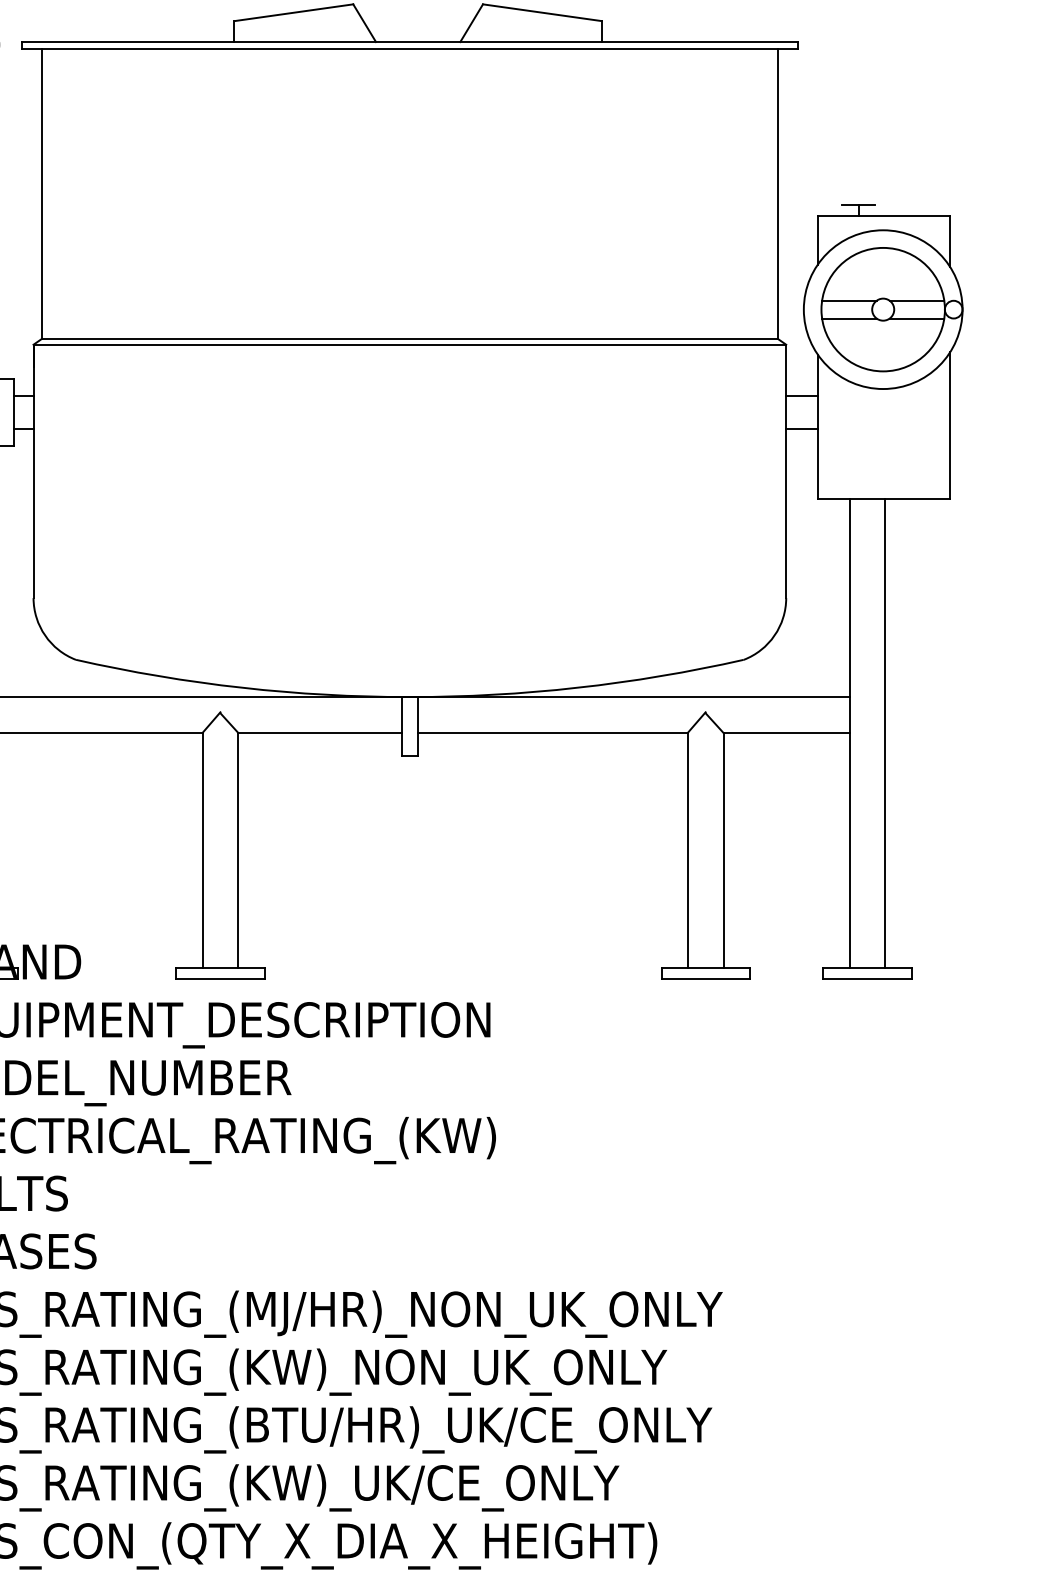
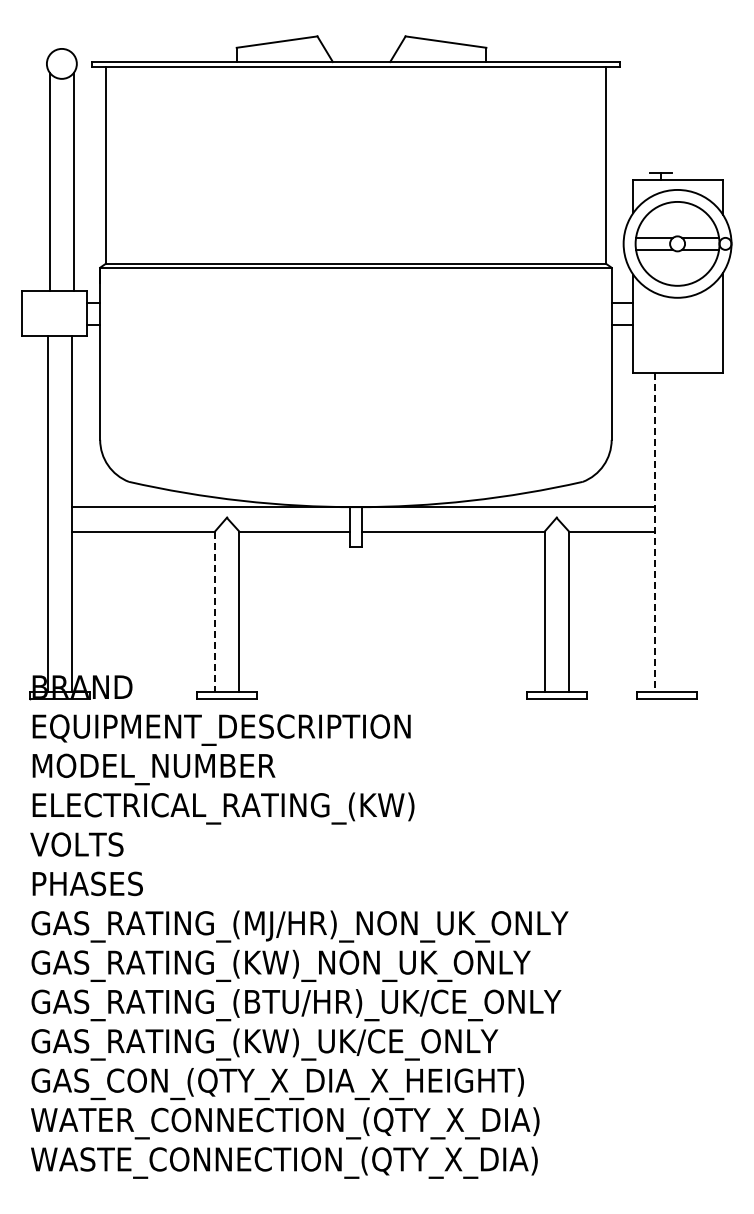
line: (886, 732) -> (679, 531), removed
line: (849, 734) -> (654, 532), solid -> dashed
line: (203, 850) -> (215, 611), solid -> dashed

